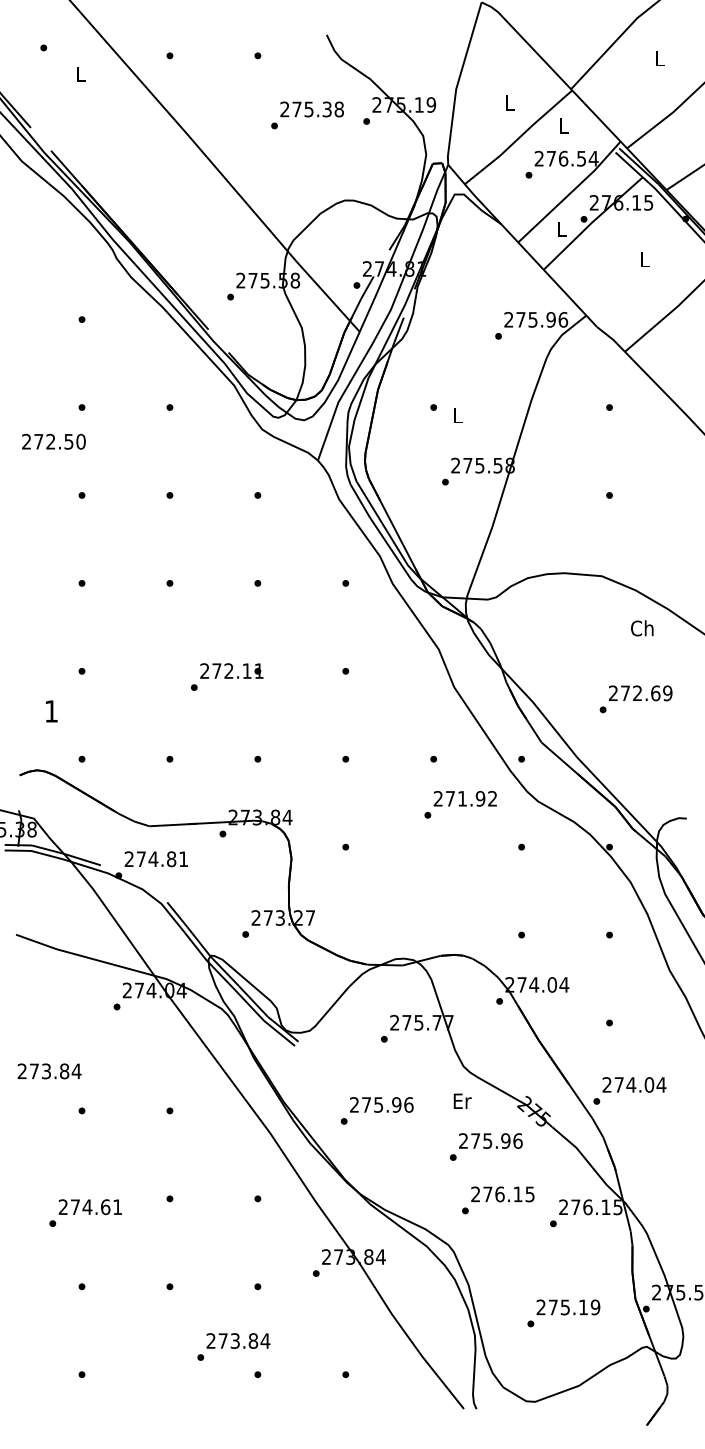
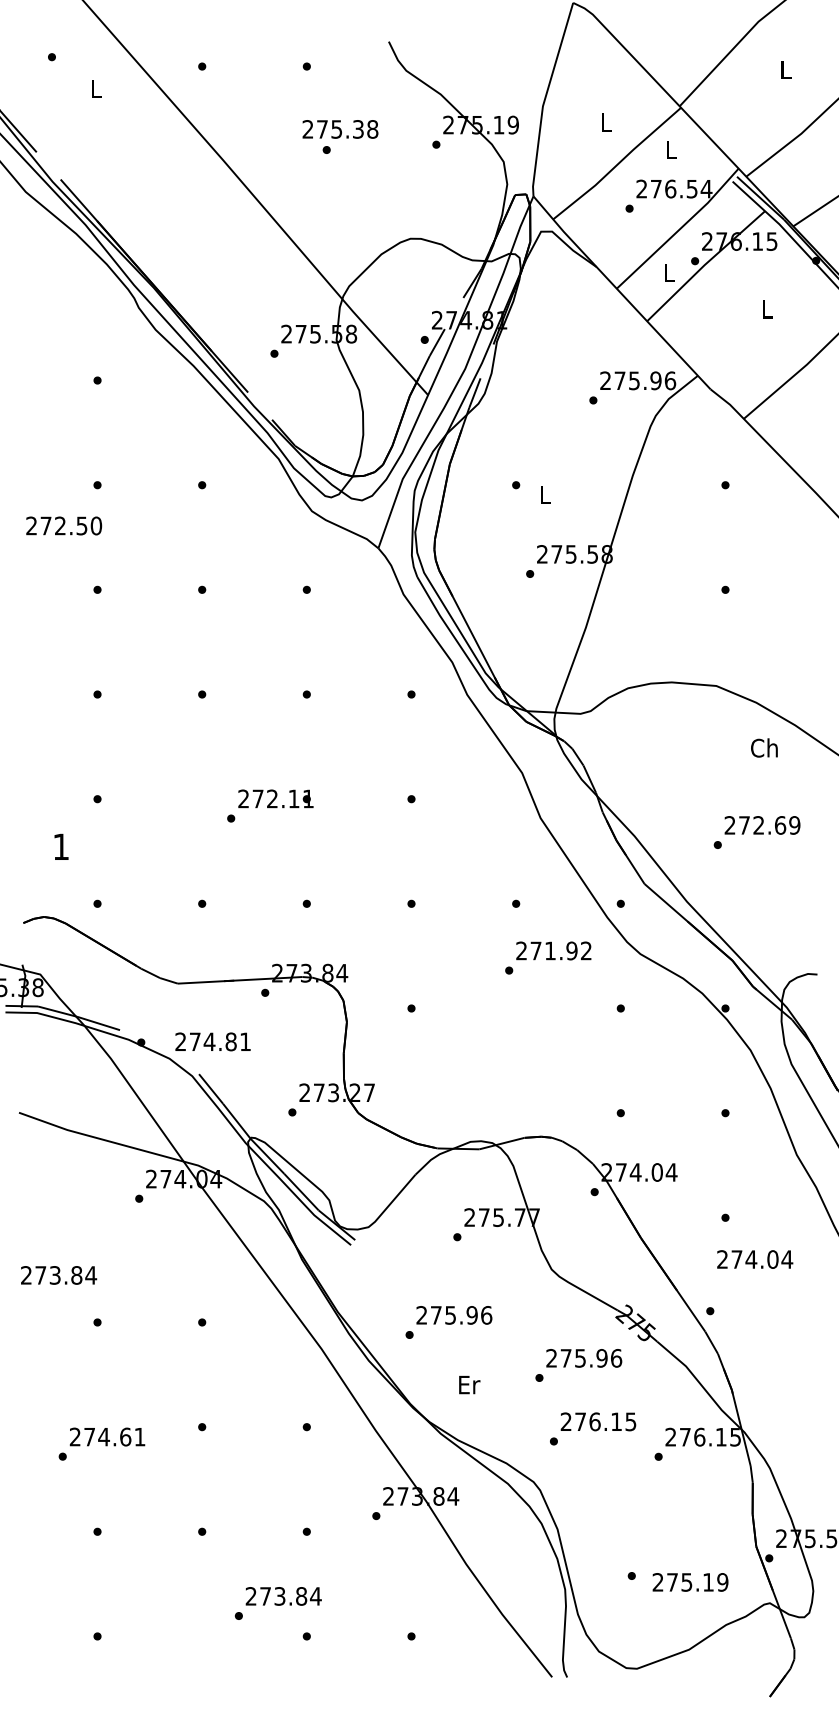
text: (312, 109) -> (340, 129), moved
text: (155, 858) -> (212, 1041), moved
text: (634, 1084) -> (755, 1259), moved
text: (462, 1101) -> (469, 1385), moved
text: (568, 1307) -> (690, 1582), moved

